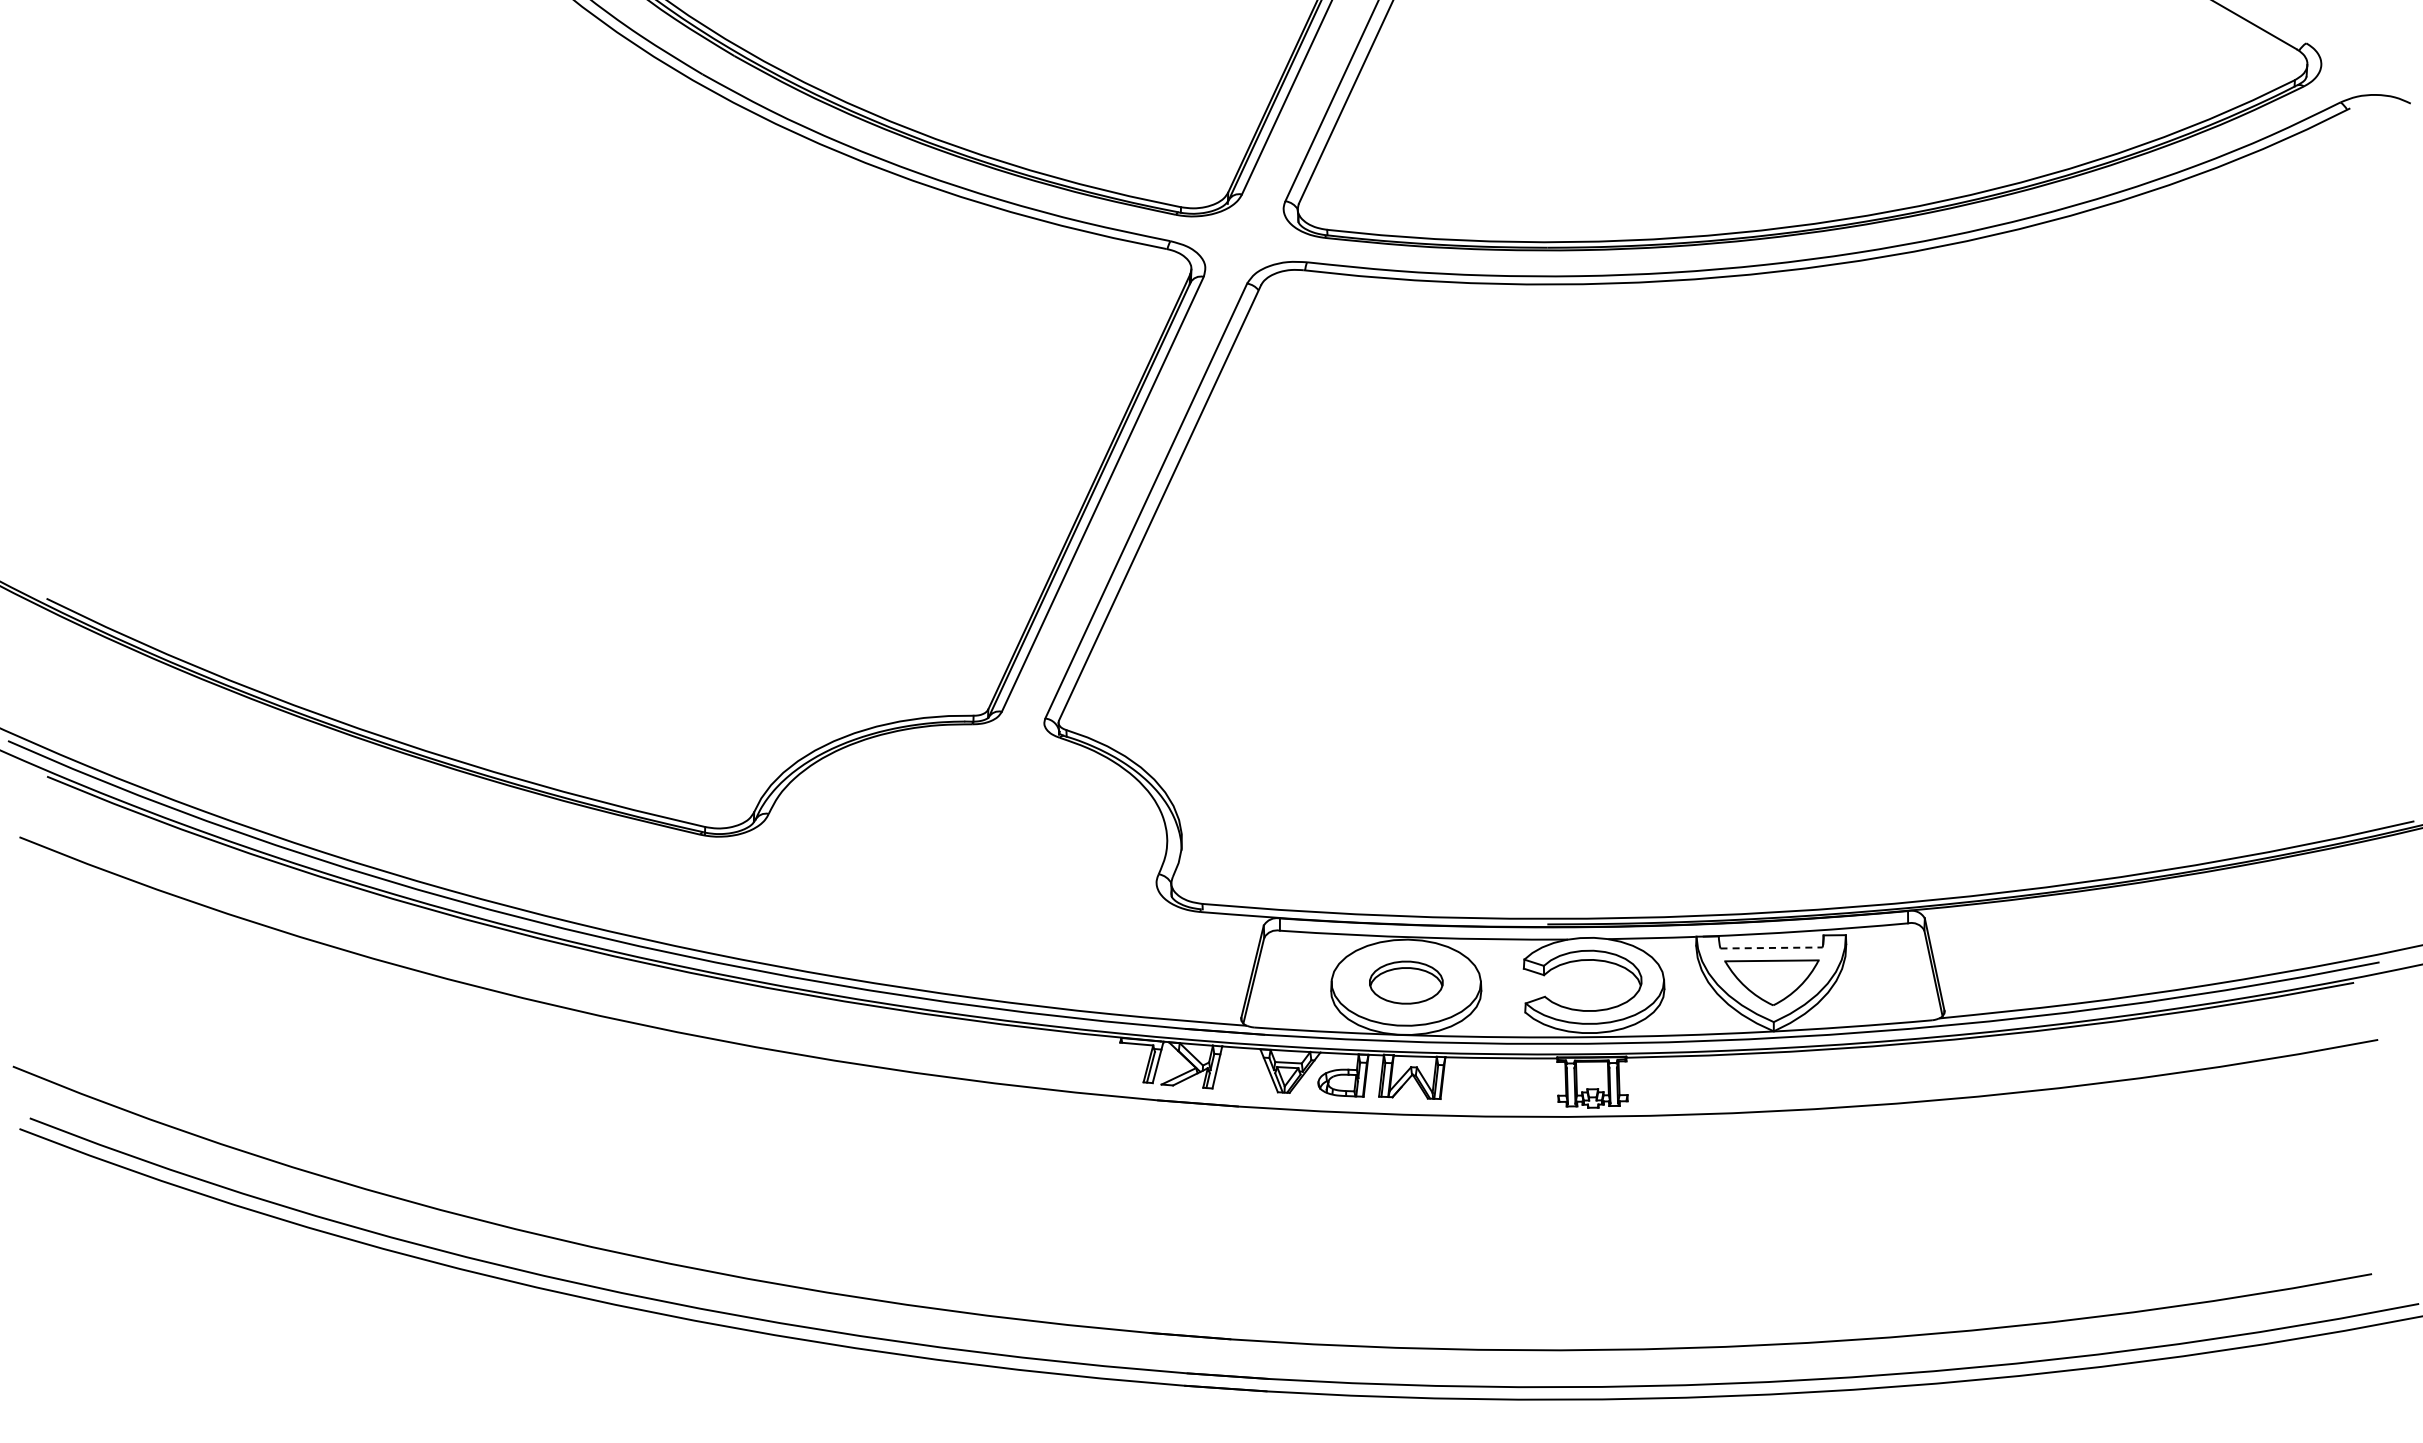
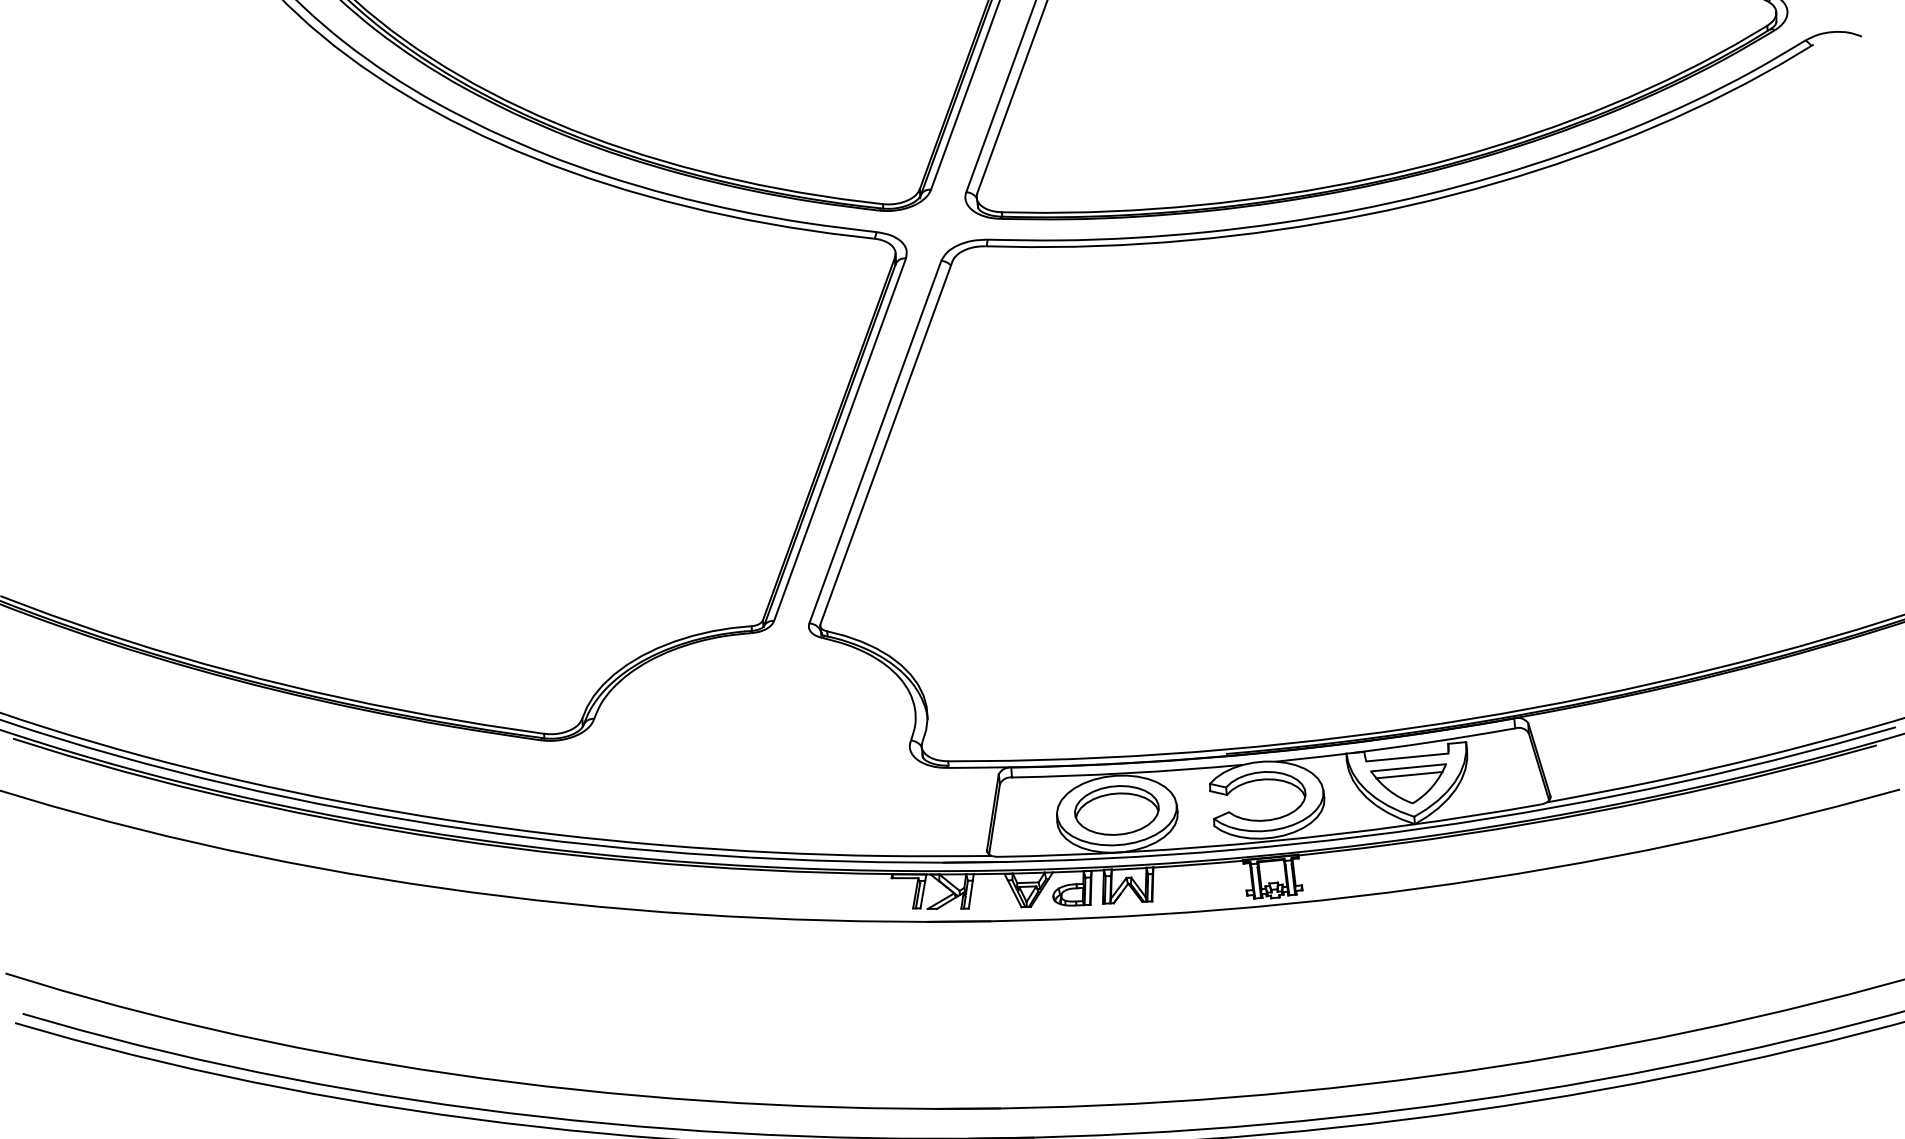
line: (1772, 947) -> (1408, 757), dashed -> solid
line: (1771, 969) -> (1408, 774), added
part: (1406, 982) -> (1117, 810), size x1.43

